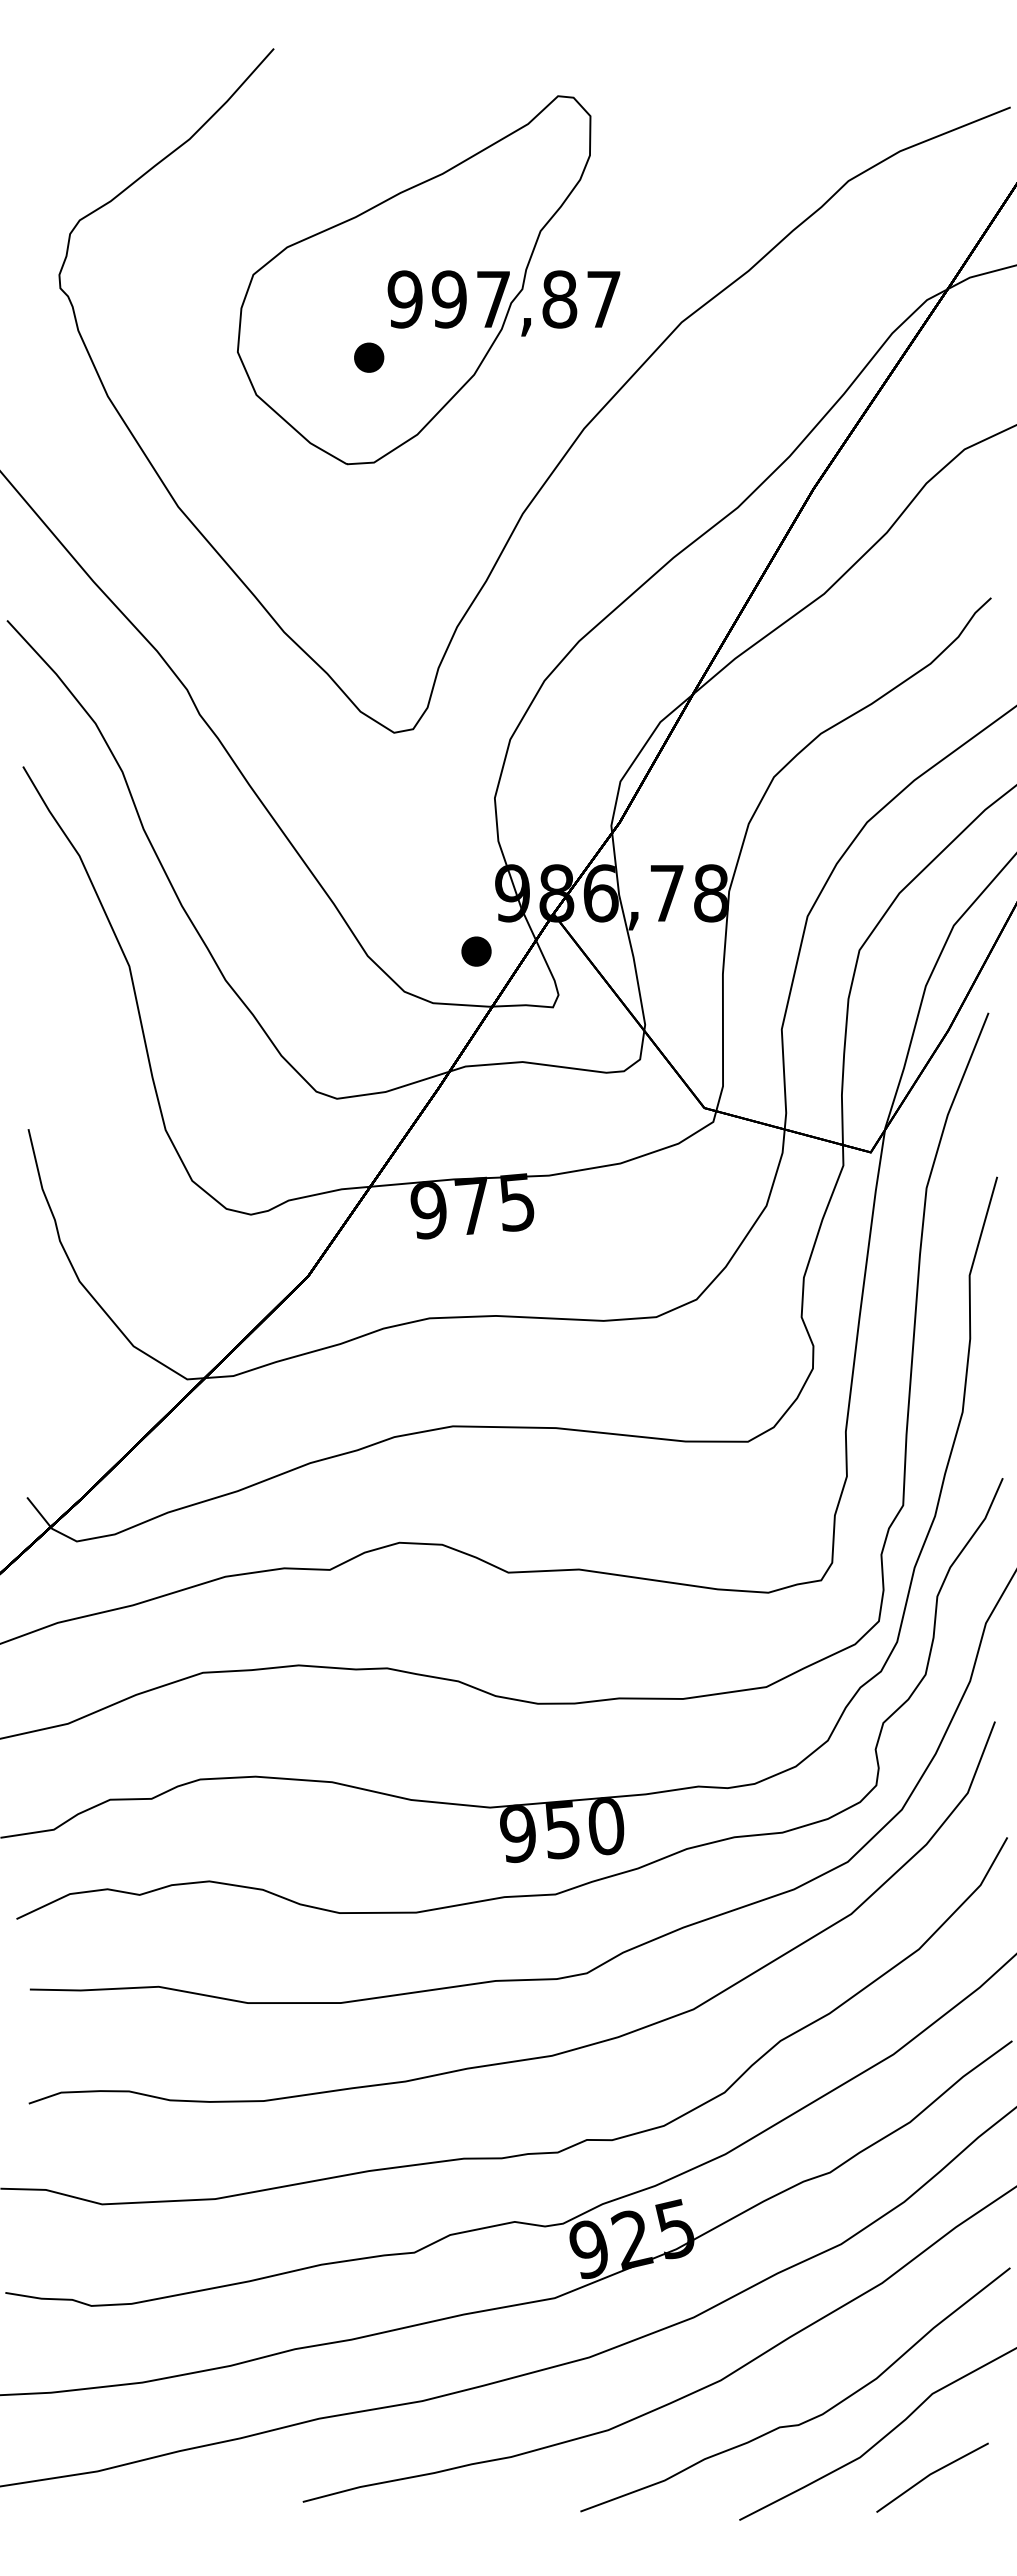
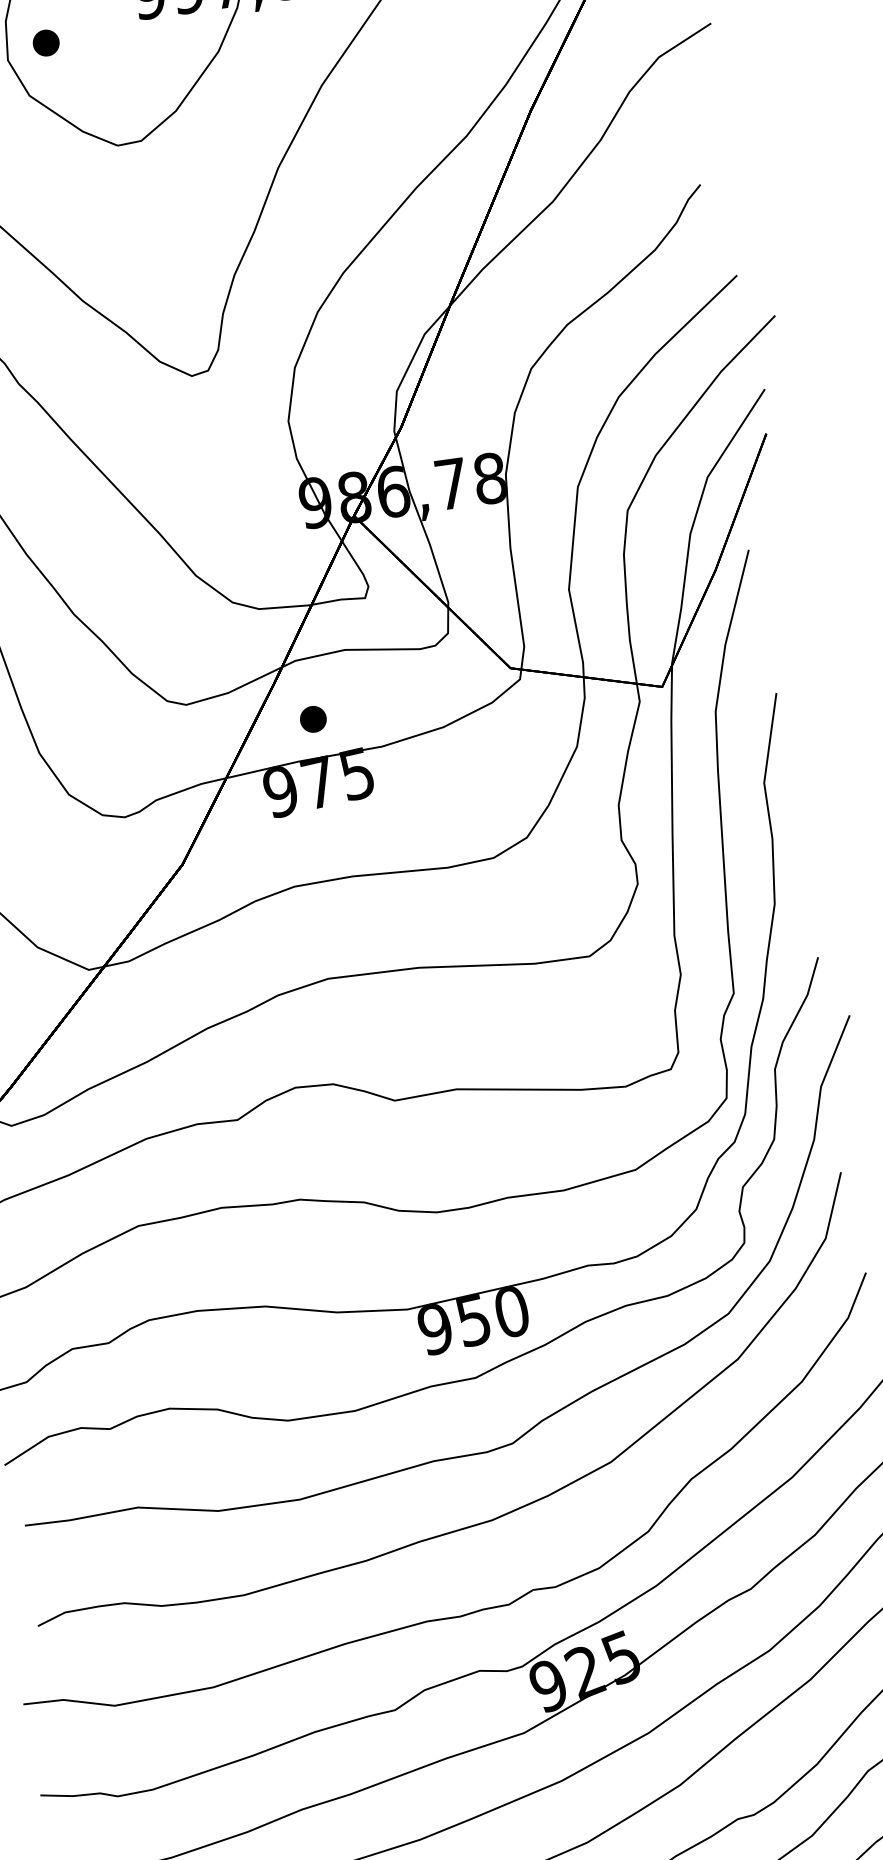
part: (369, 357) -> (46, 42), moved
part: (476, 951) -> (313, 719), moved

